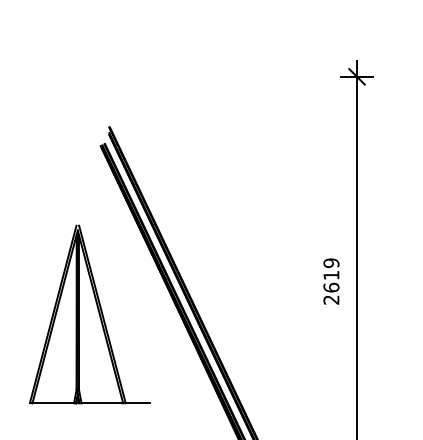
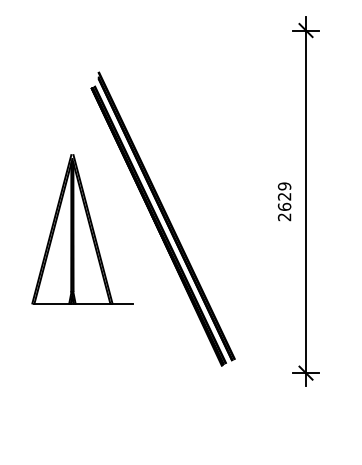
text: (331, 275) -> (284, 196), 2619 -> 2629

